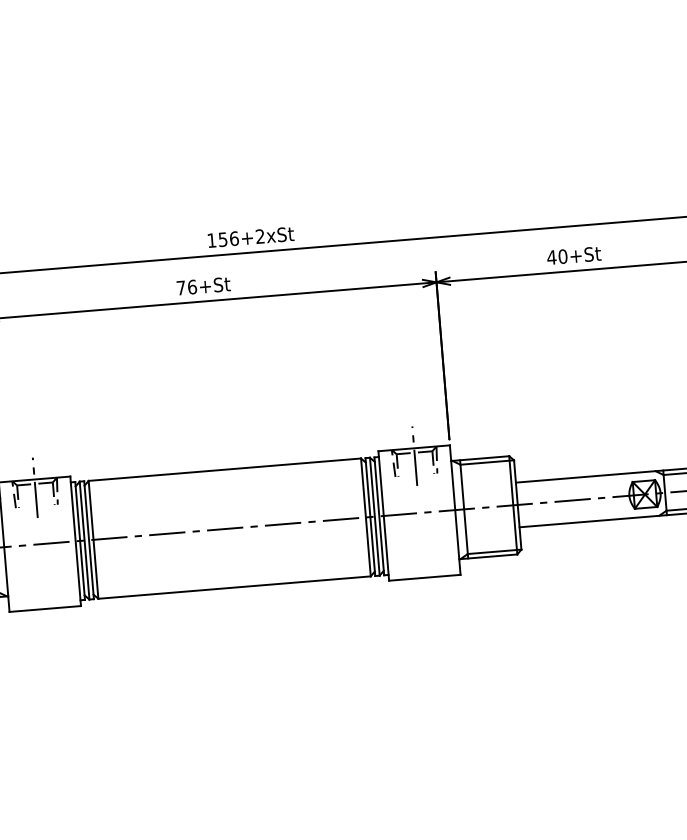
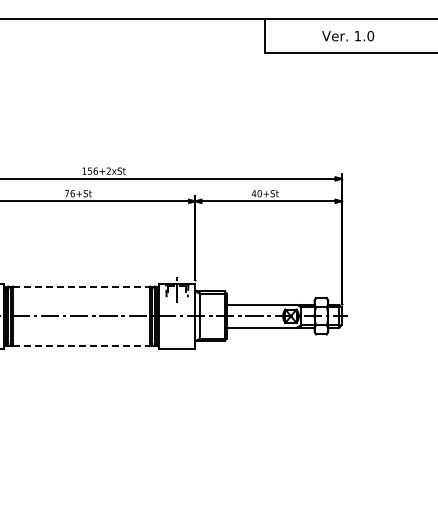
line: (224, 469) -> (81, 286), solid -> dashed
line: (234, 586) -> (81, 345), solid -> dashed

